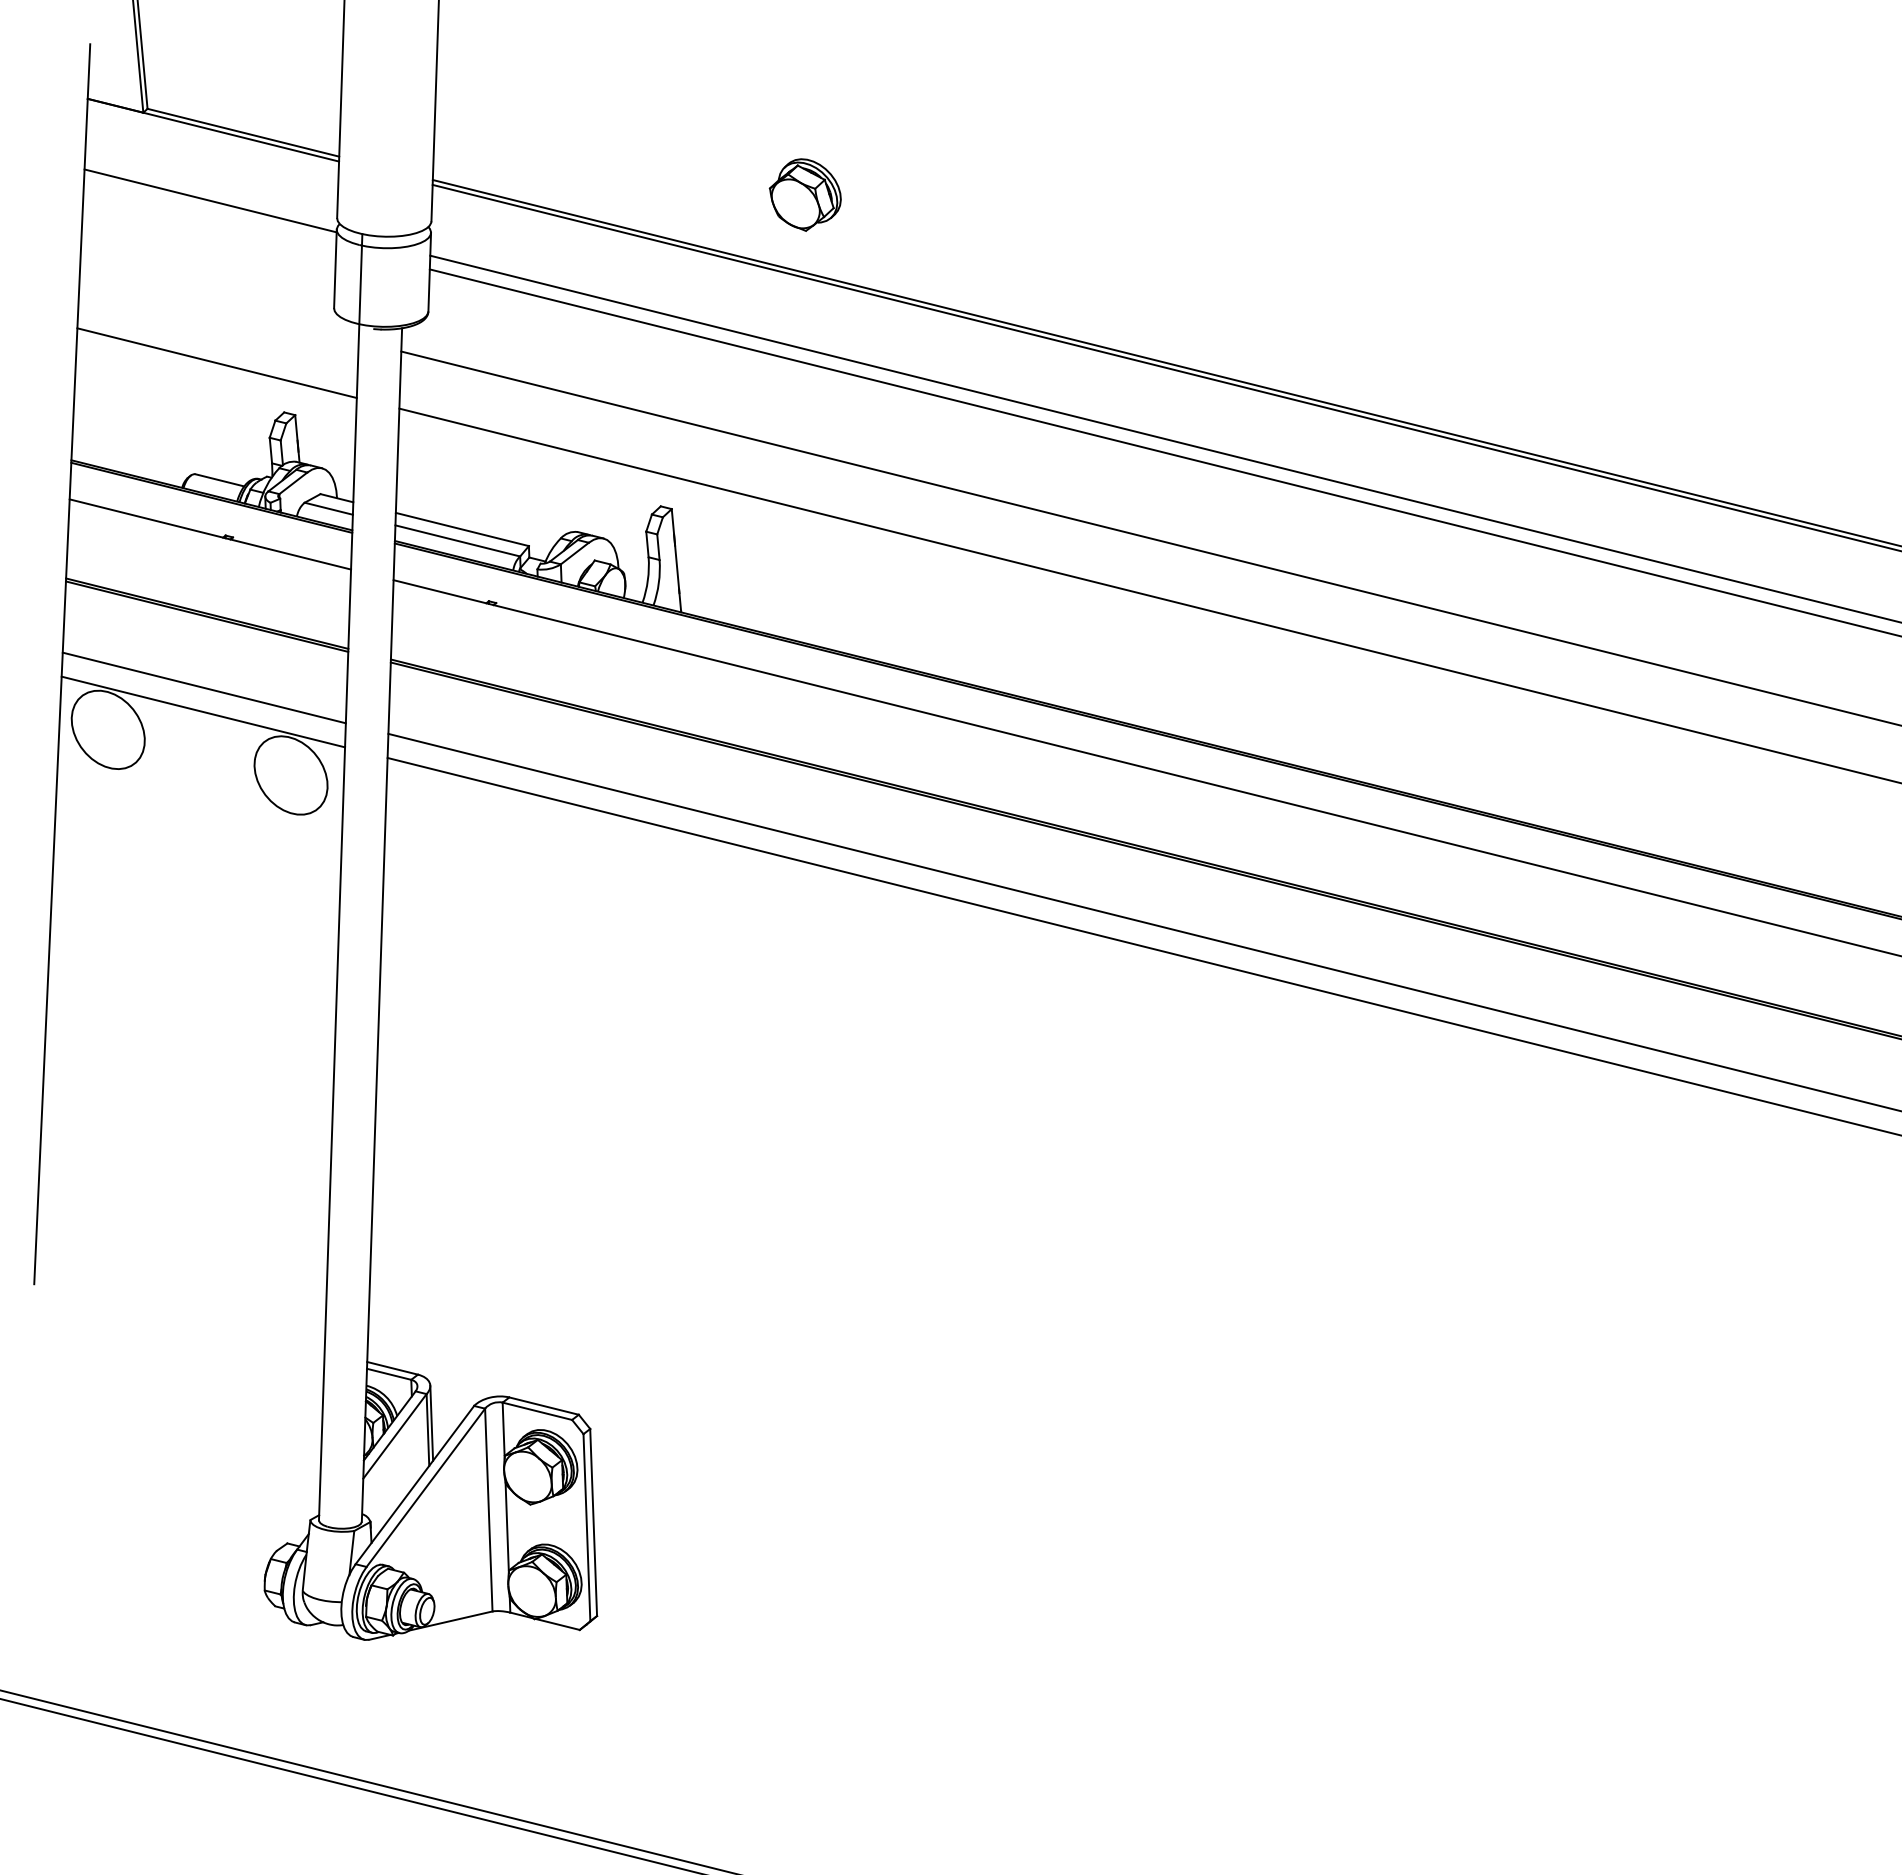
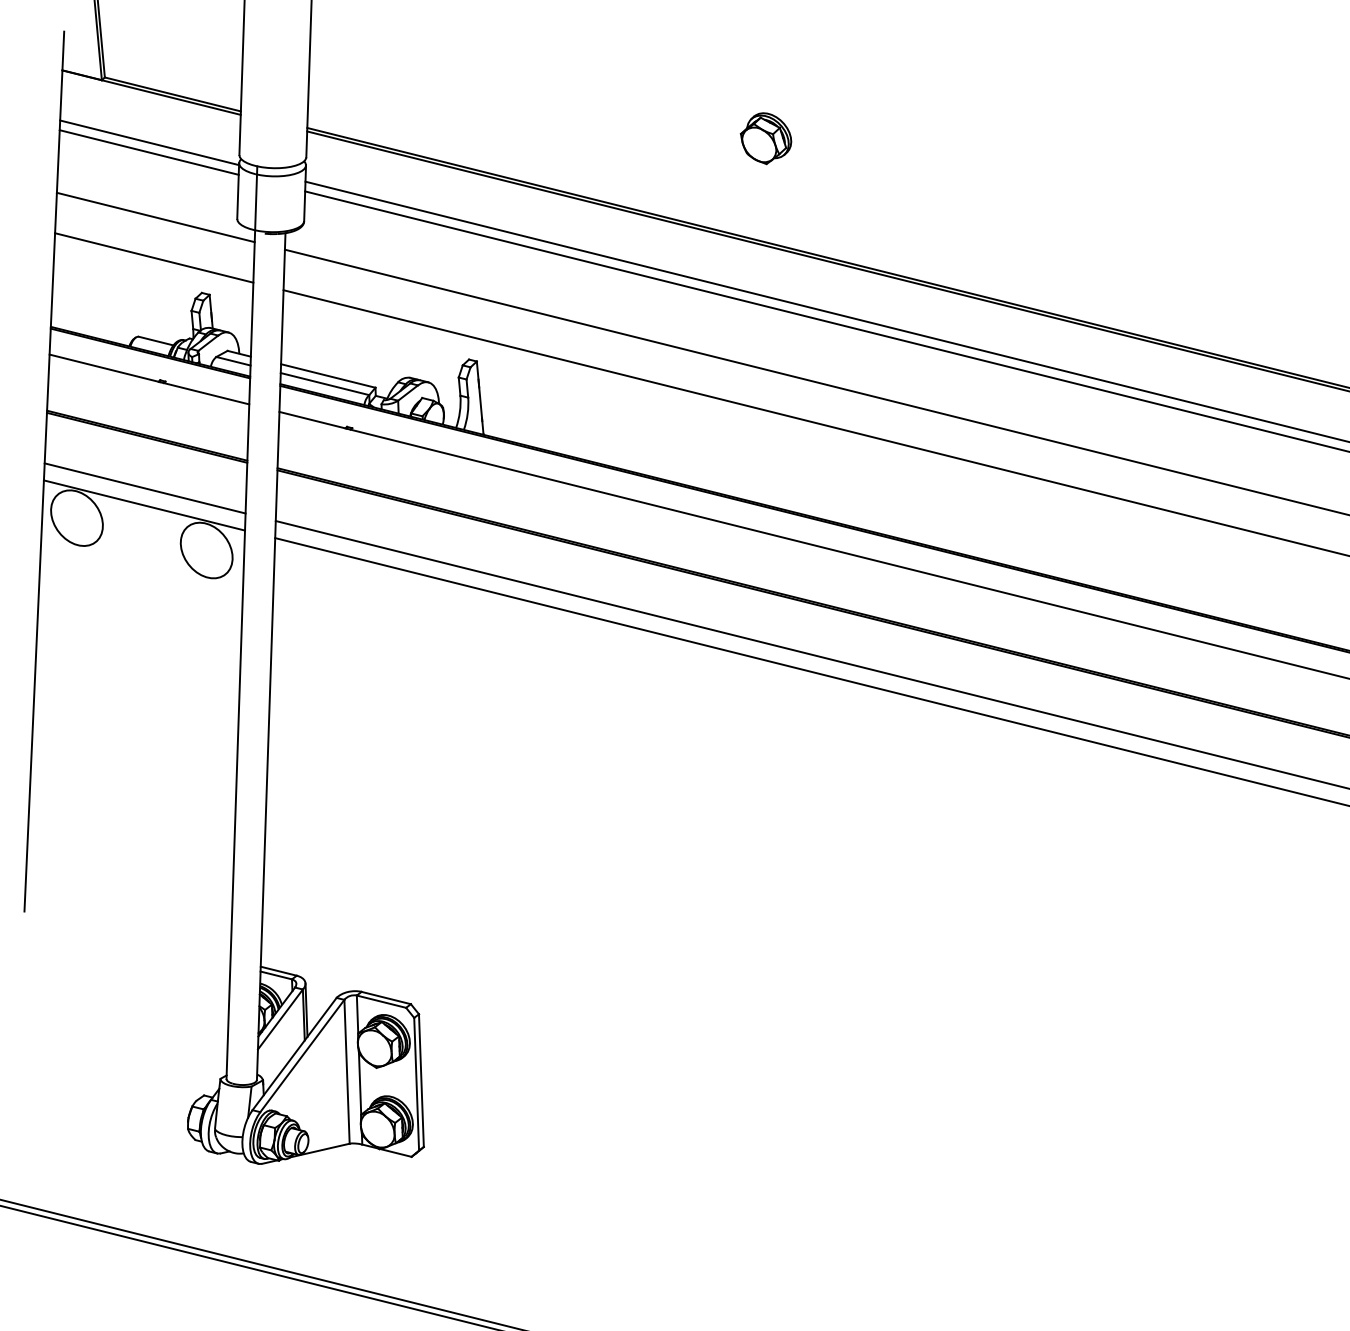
part: (804, 194) -> (765, 138), moved
line: (209, 214) -> (148, 152), added
line: (218, 305) -> (155, 217), added

